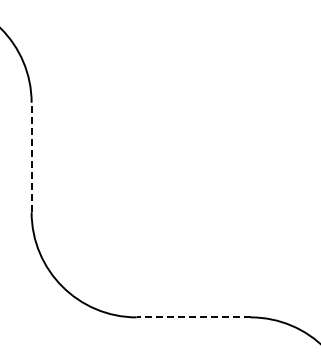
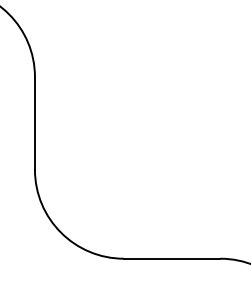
line: (31, 157) -> (34, 123), dashed -> solid
line: (193, 317) -> (172, 258), dashed -> solid

